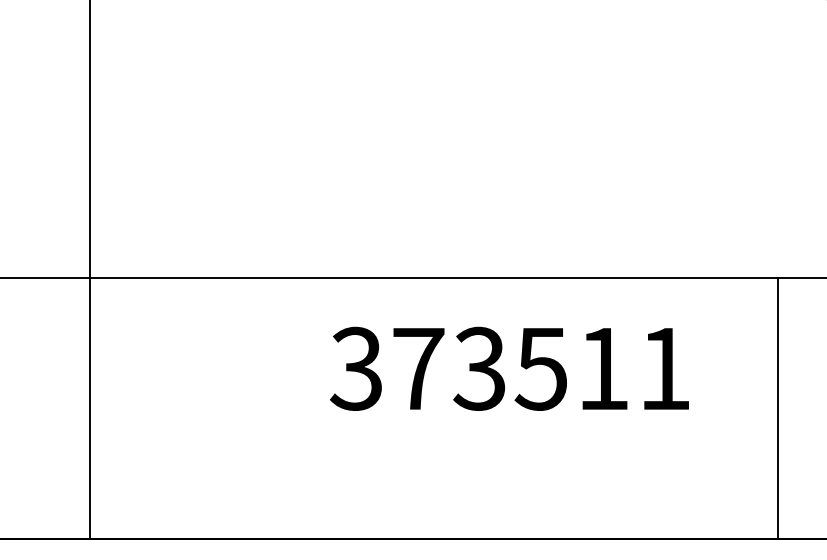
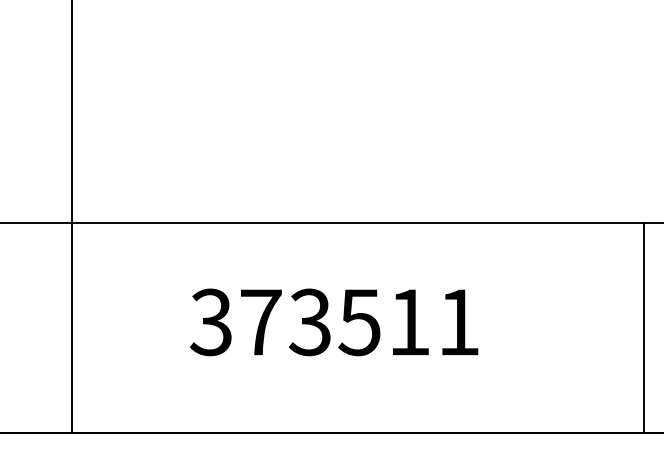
text: (509, 369) -> (334, 322), moved
line: (777, 407) -> (644, 327), moved

